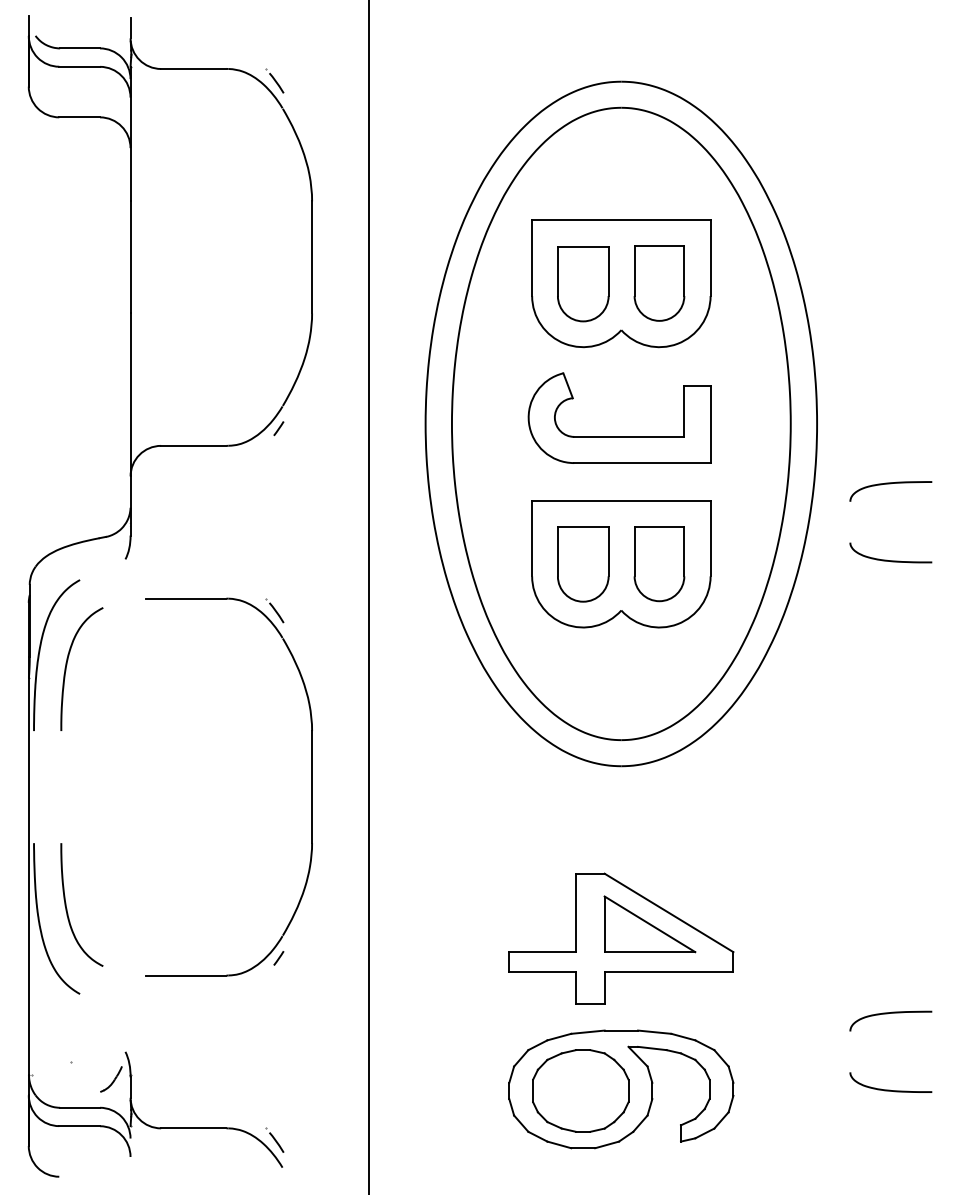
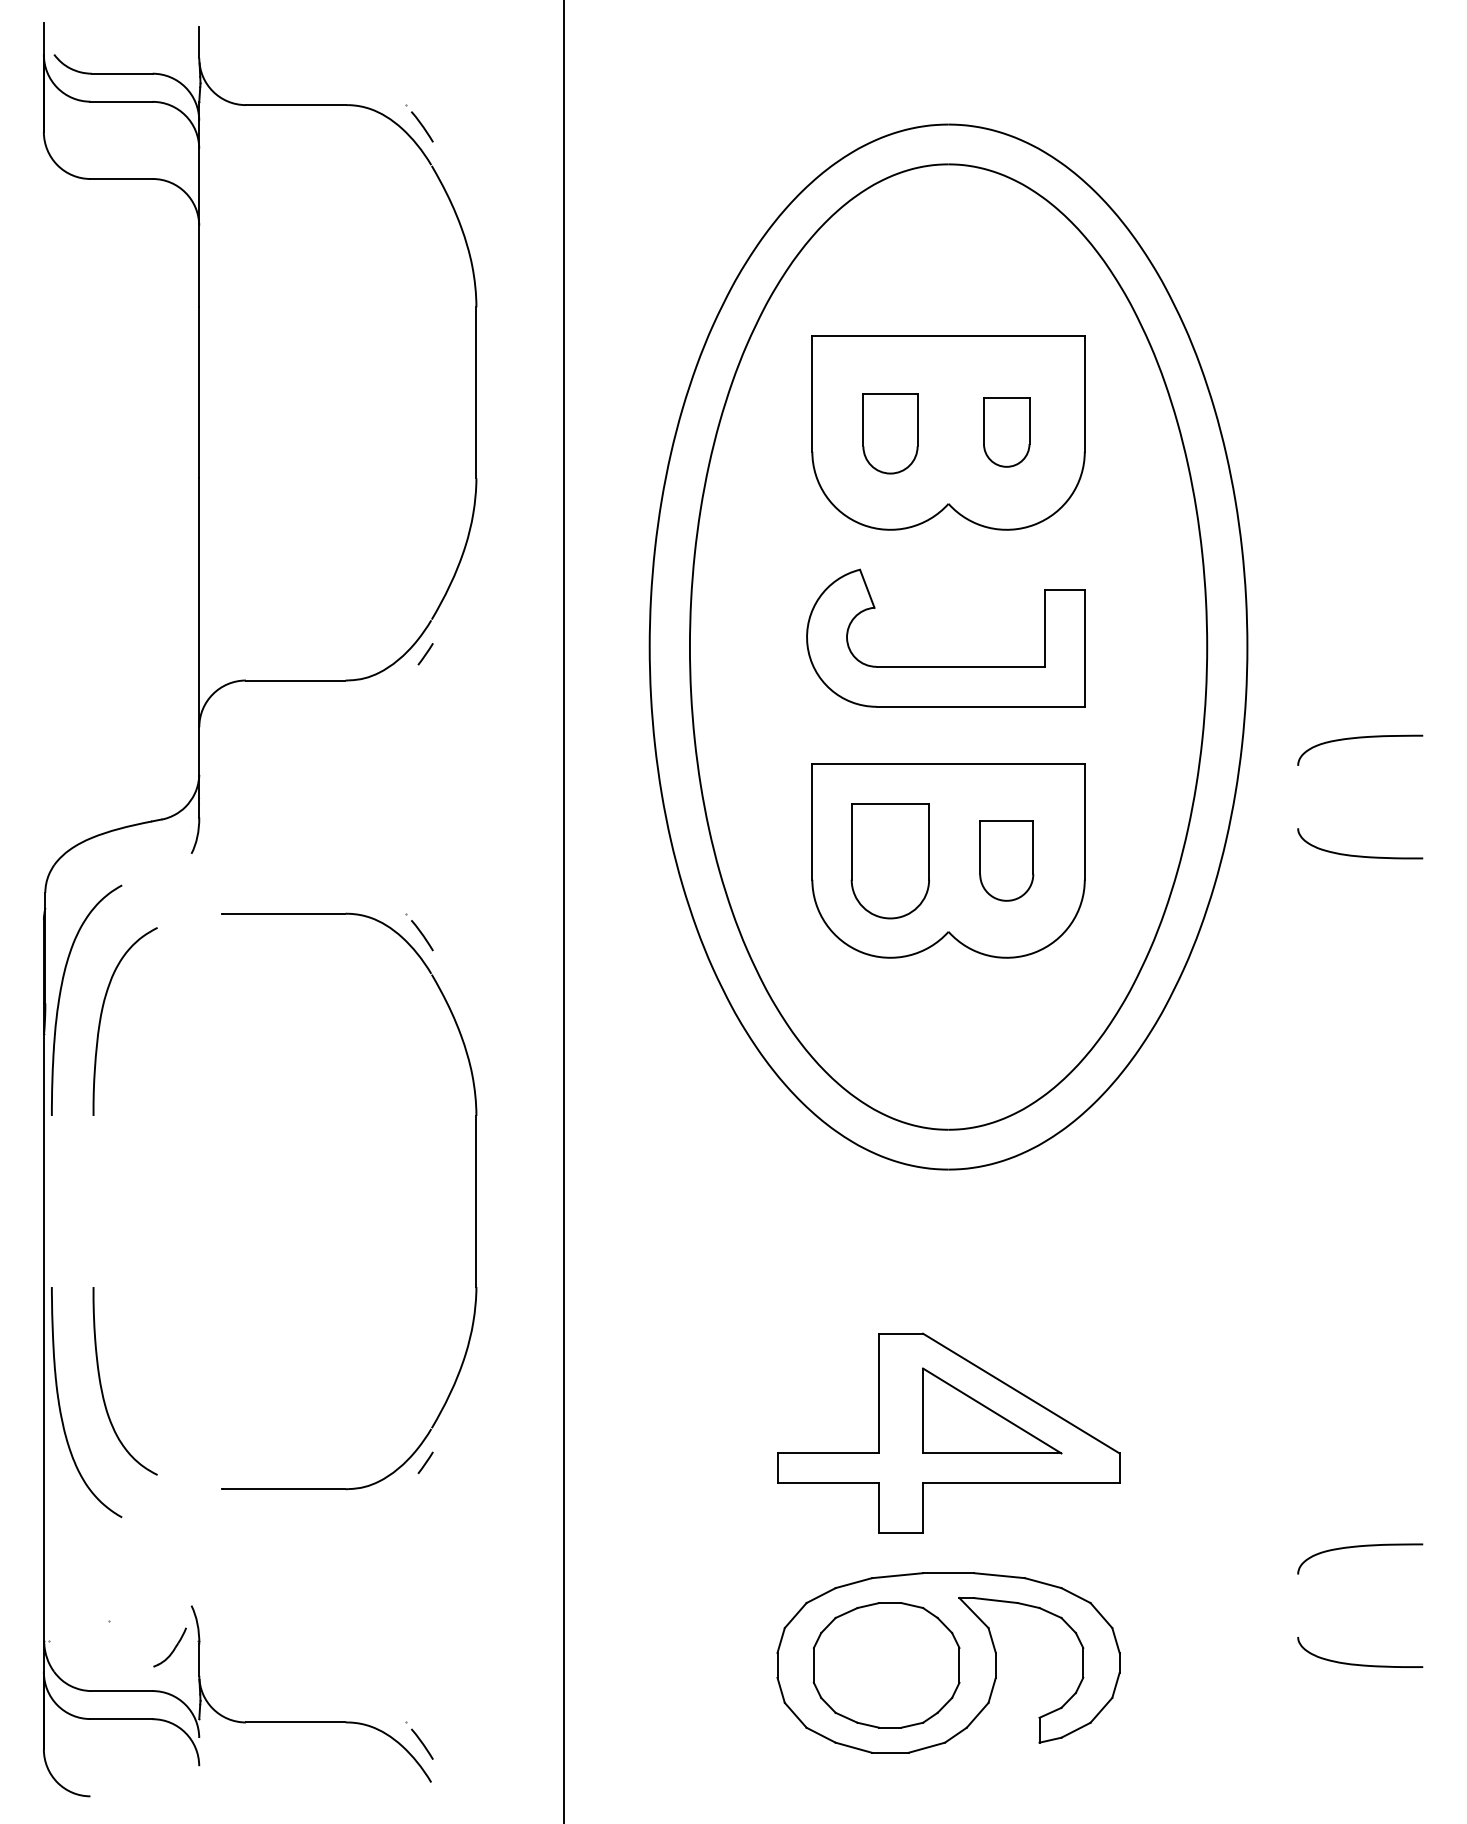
part: (659, 283) -> (1006, 432), size x0.6
part: (583, 284) -> (890, 434), size x0.7
part: (659, 564) -> (1006, 861), size x0.7

